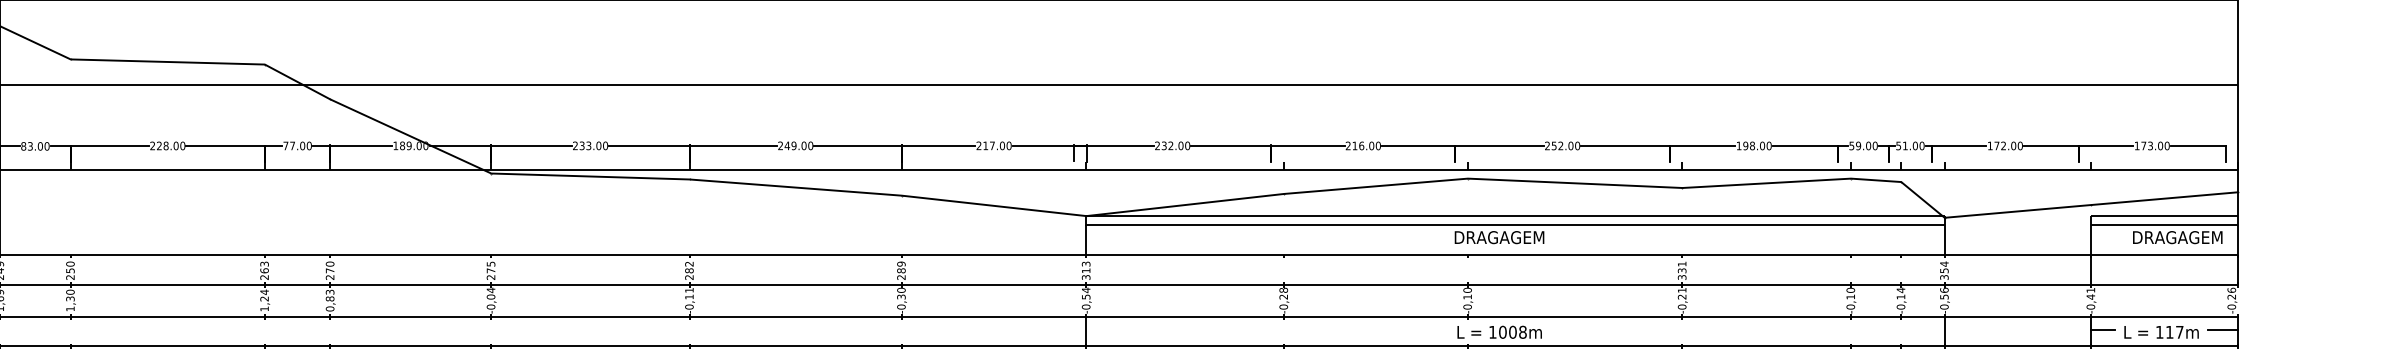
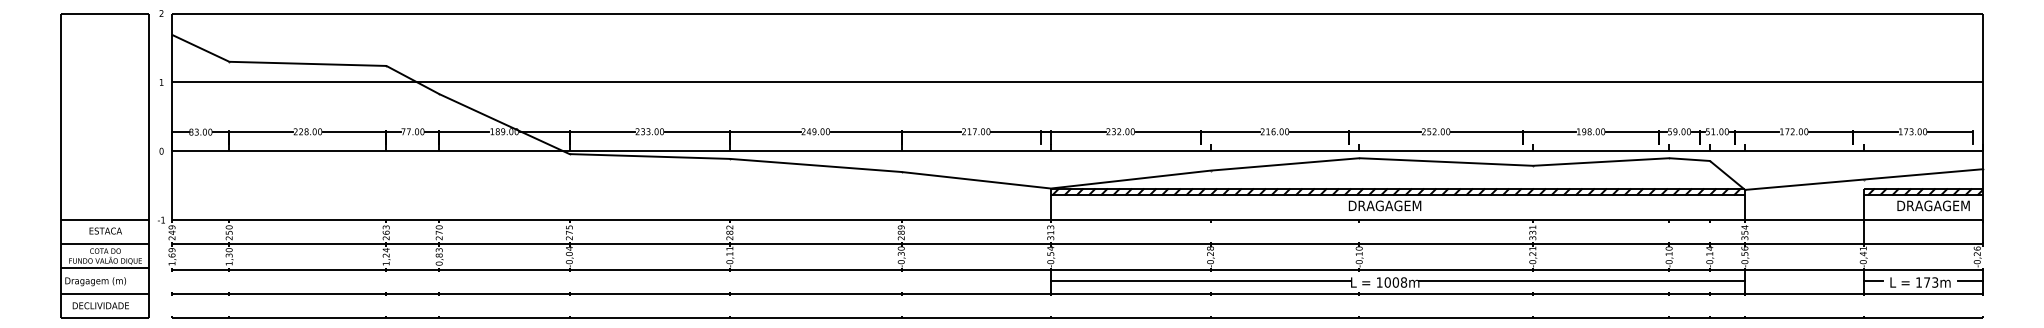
hatch: (1513, 219) -> (1396, 191), added
hatch: (2166, 219) -> (1924, 191), added
line: (1271, 329) -> (1200, 280), added
line: (1742, 329) -> (1581, 280), added
text: (2175, 332) -> (1931, 282), 117m -> 173m

